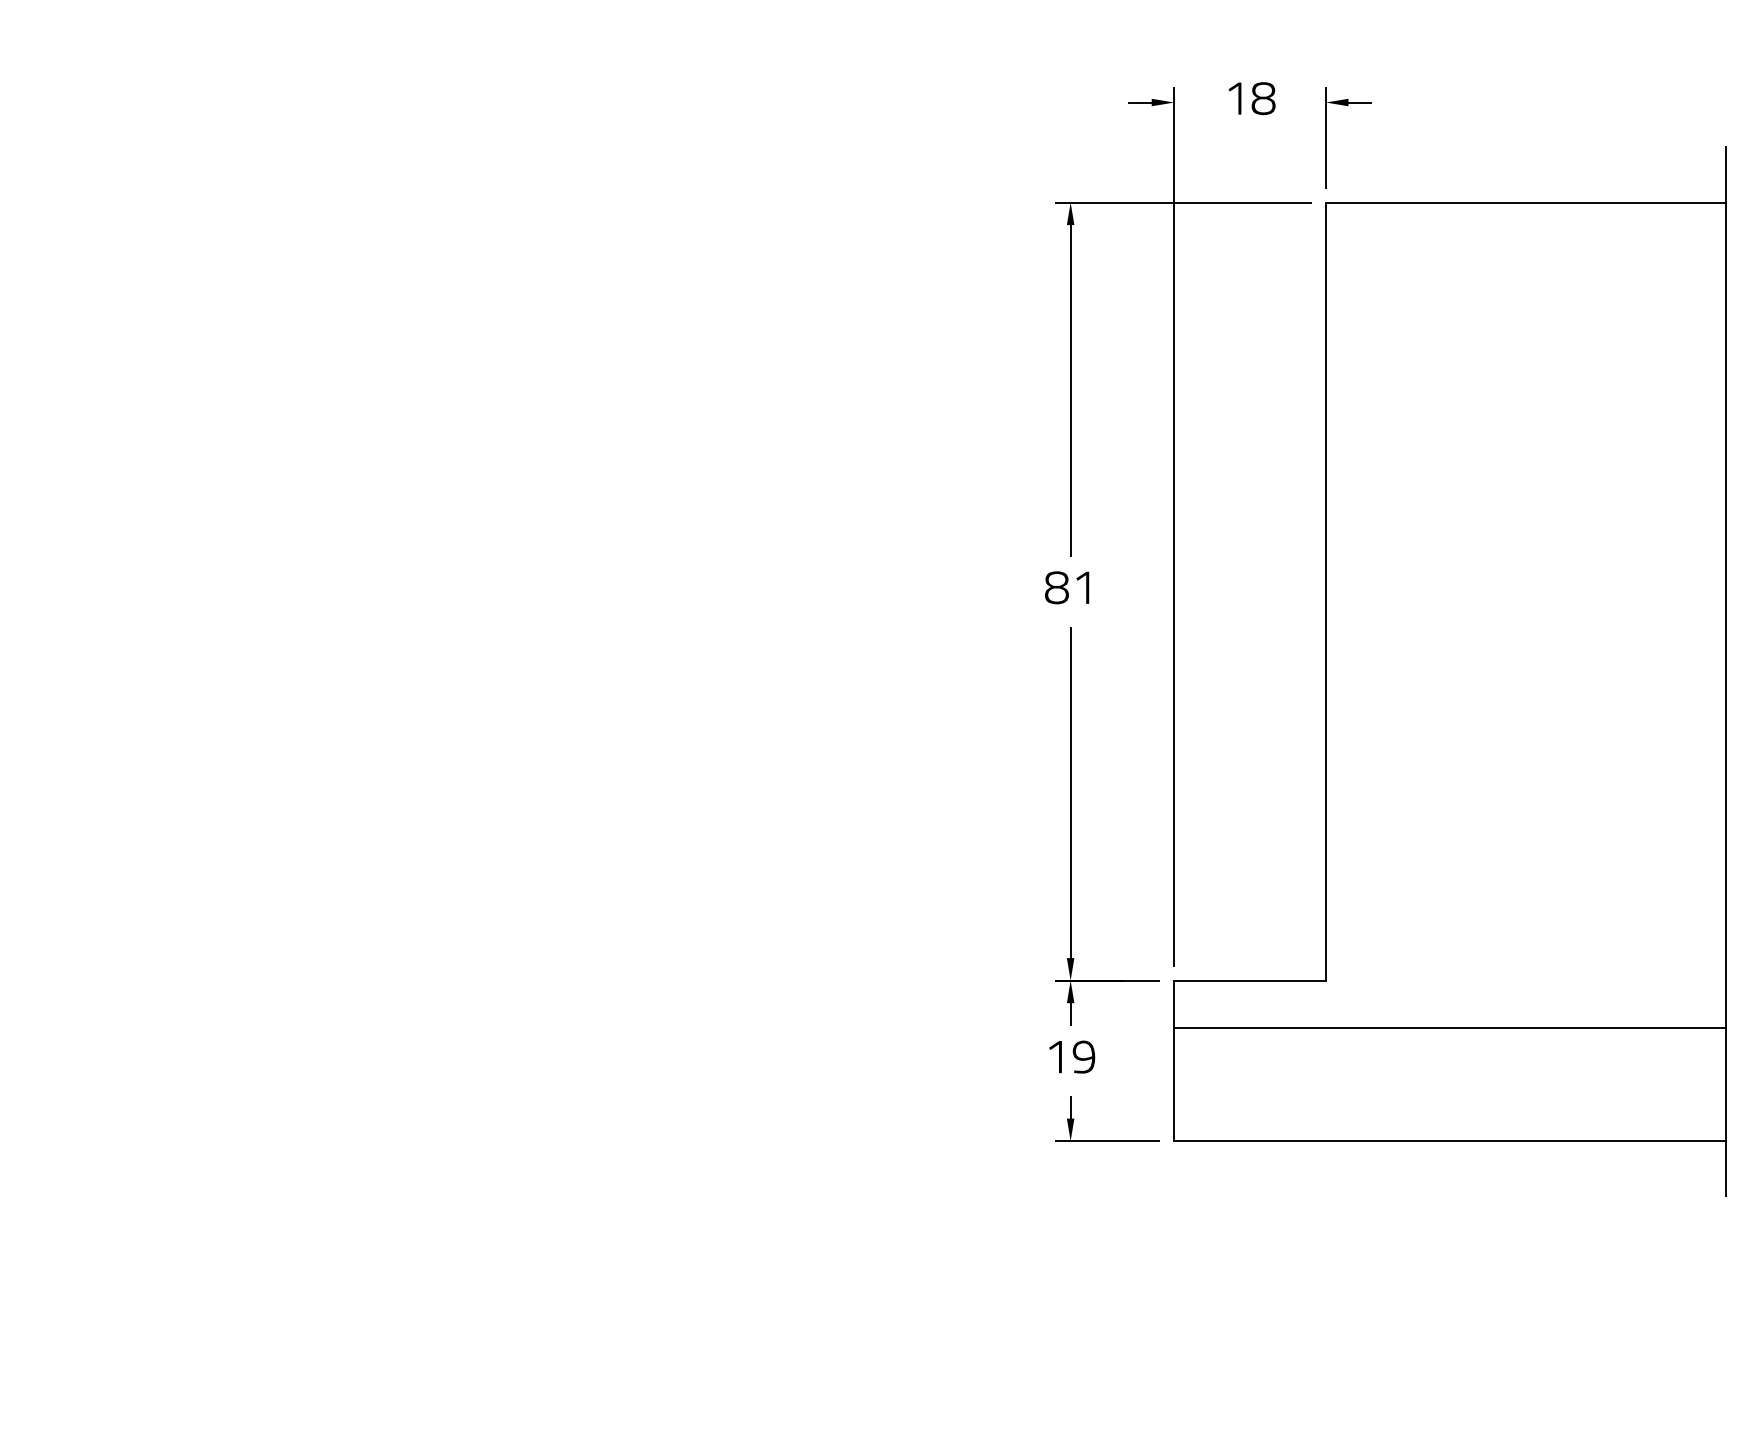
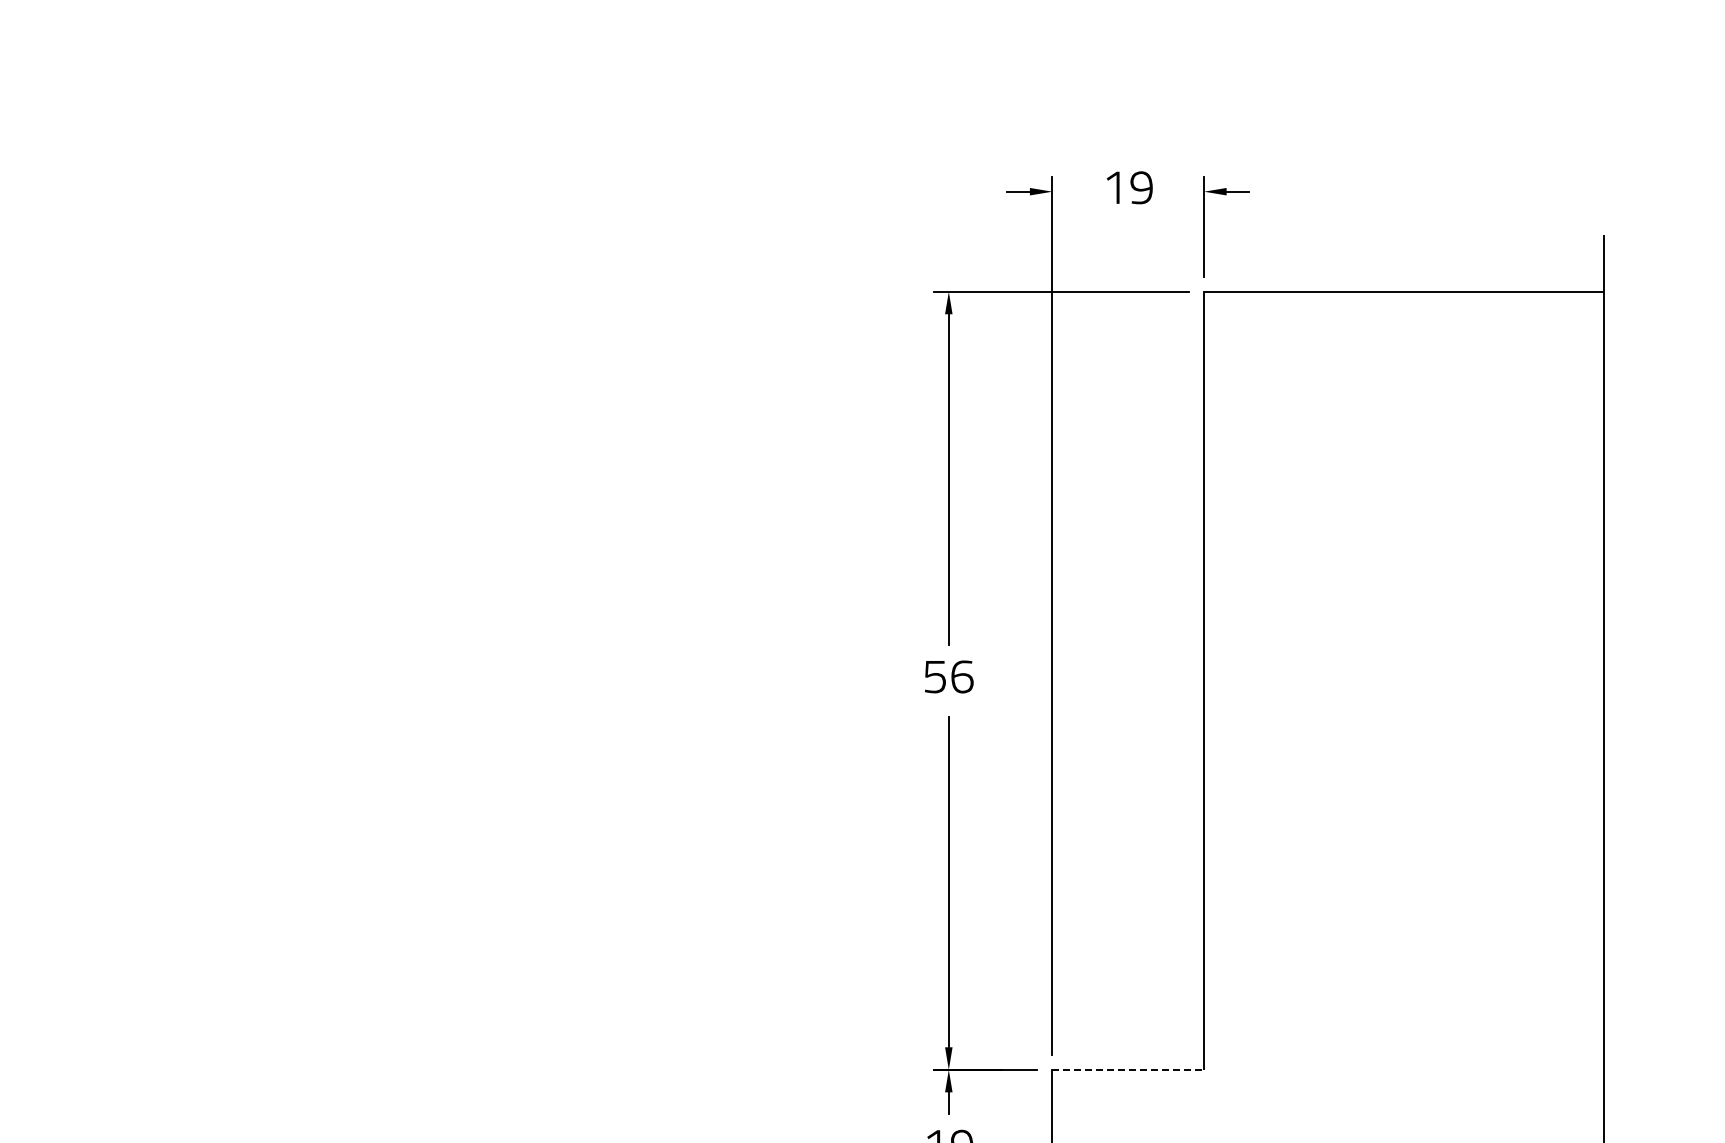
text: (1263, 98) -> (1141, 187), 18 -> 19
text: (1070, 587) -> (948, 676), 81 -> 56
line: (1250, 980) -> (1128, 1069), solid -> dashed
line: (1449, 1028) -> (1327, 1117), removed

